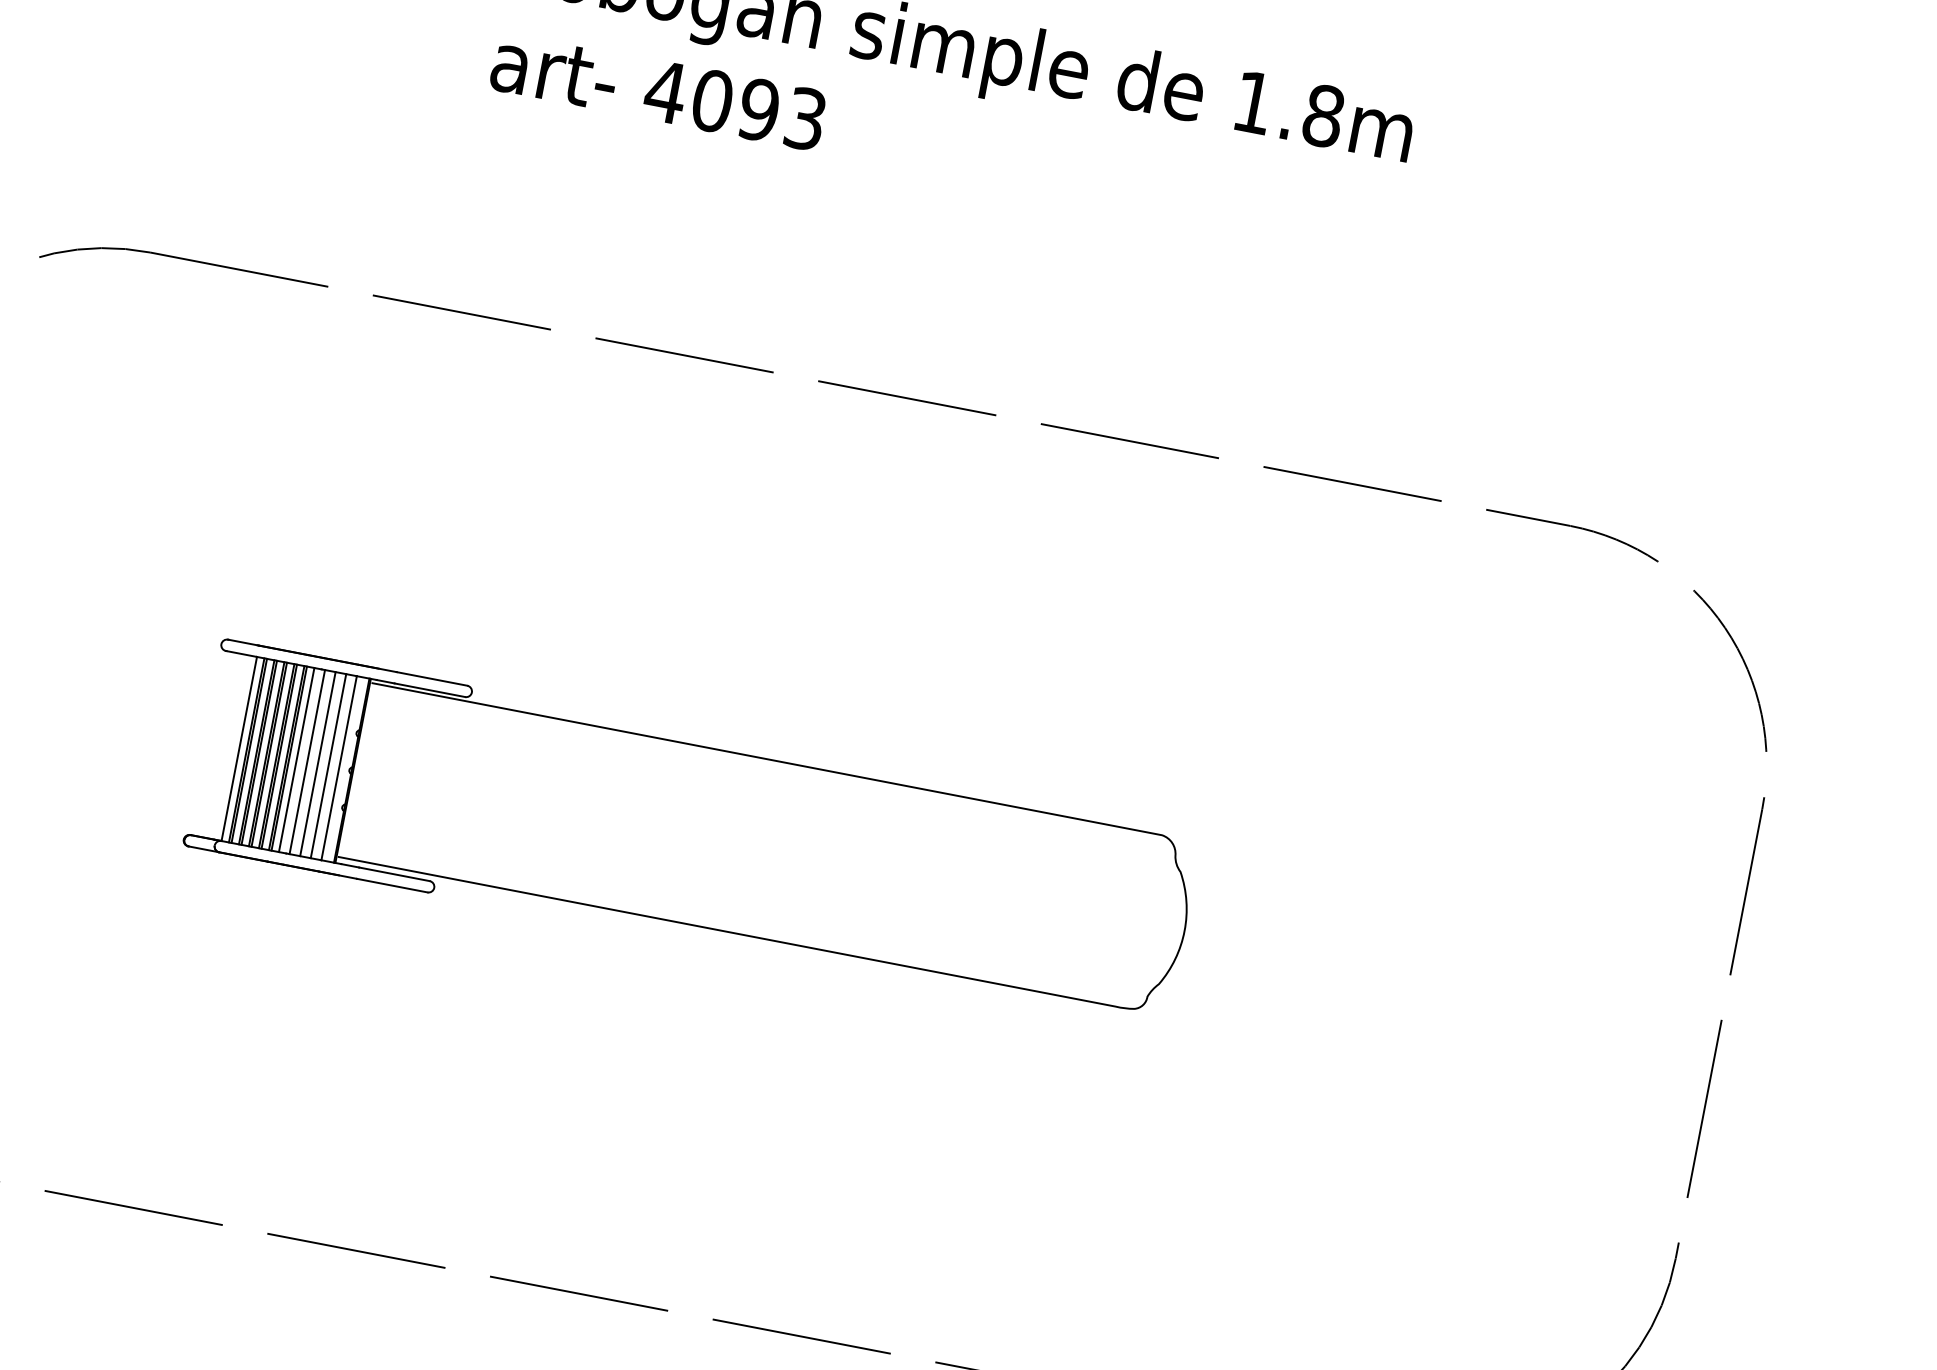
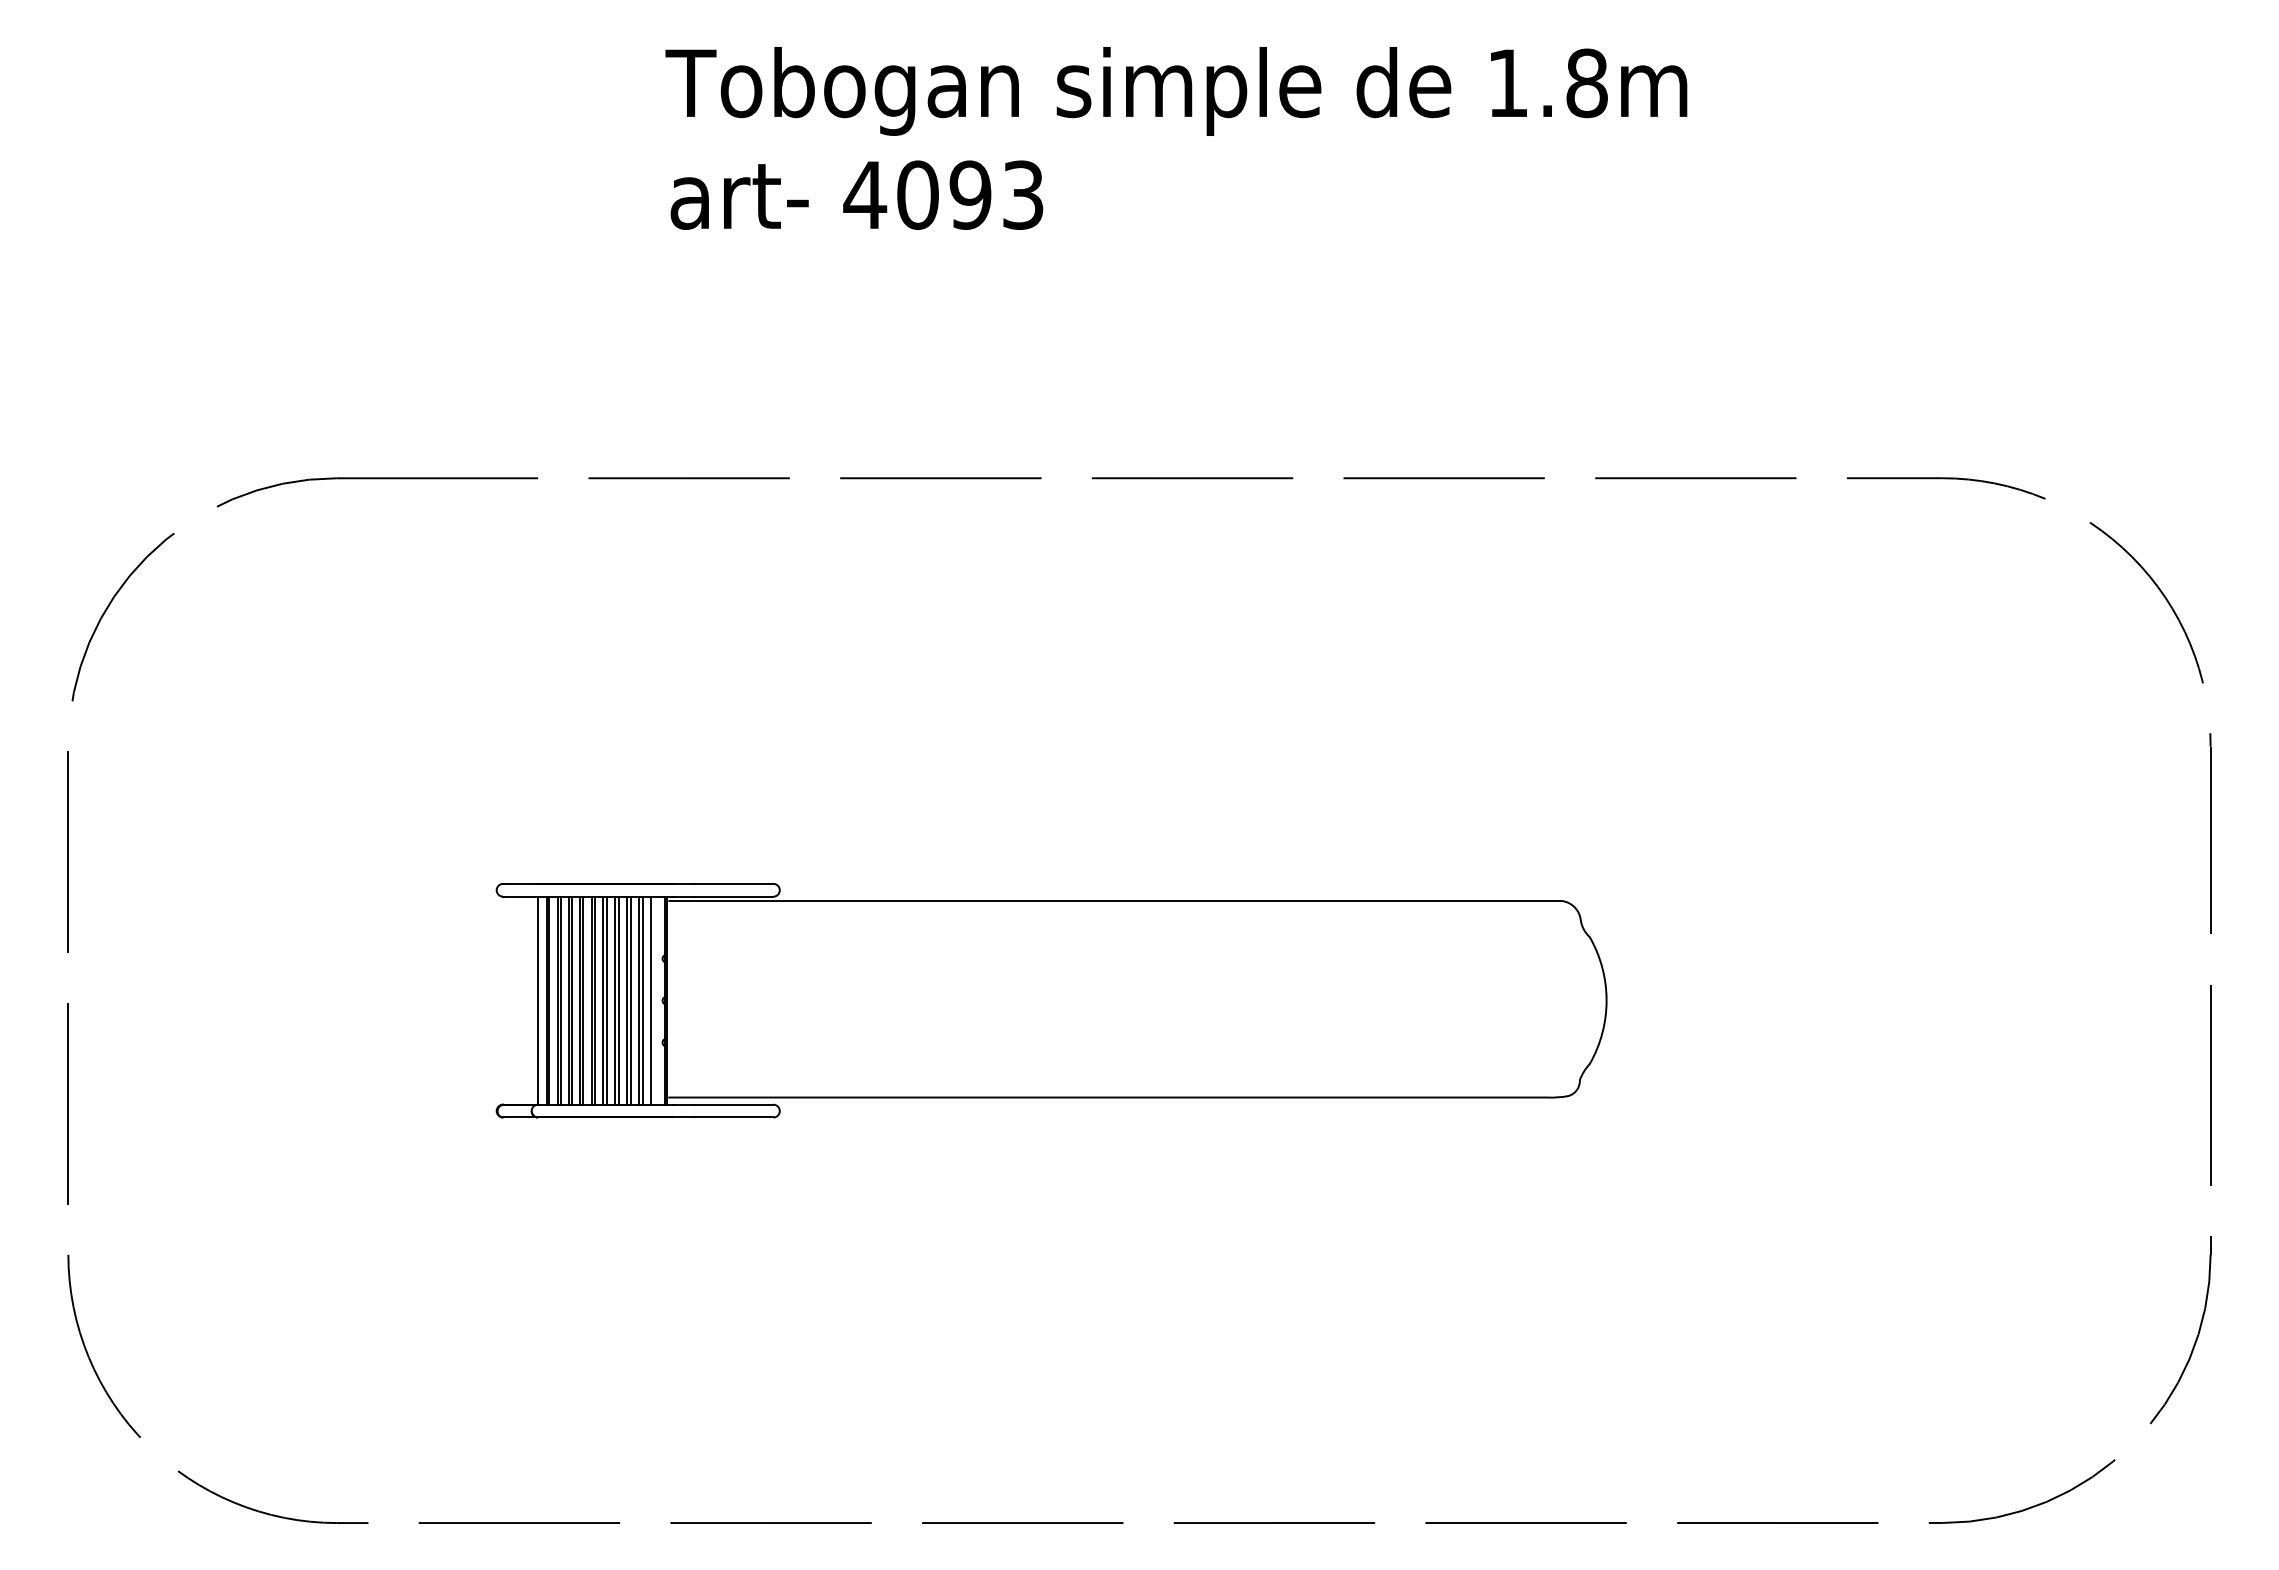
line: (299, 760) -> (606, 1000), added
line: (310, 762) -> (618, 1000), added
line: (321, 764) -> (630, 1000), added
line: (331, 766) -> (642, 1000), added

